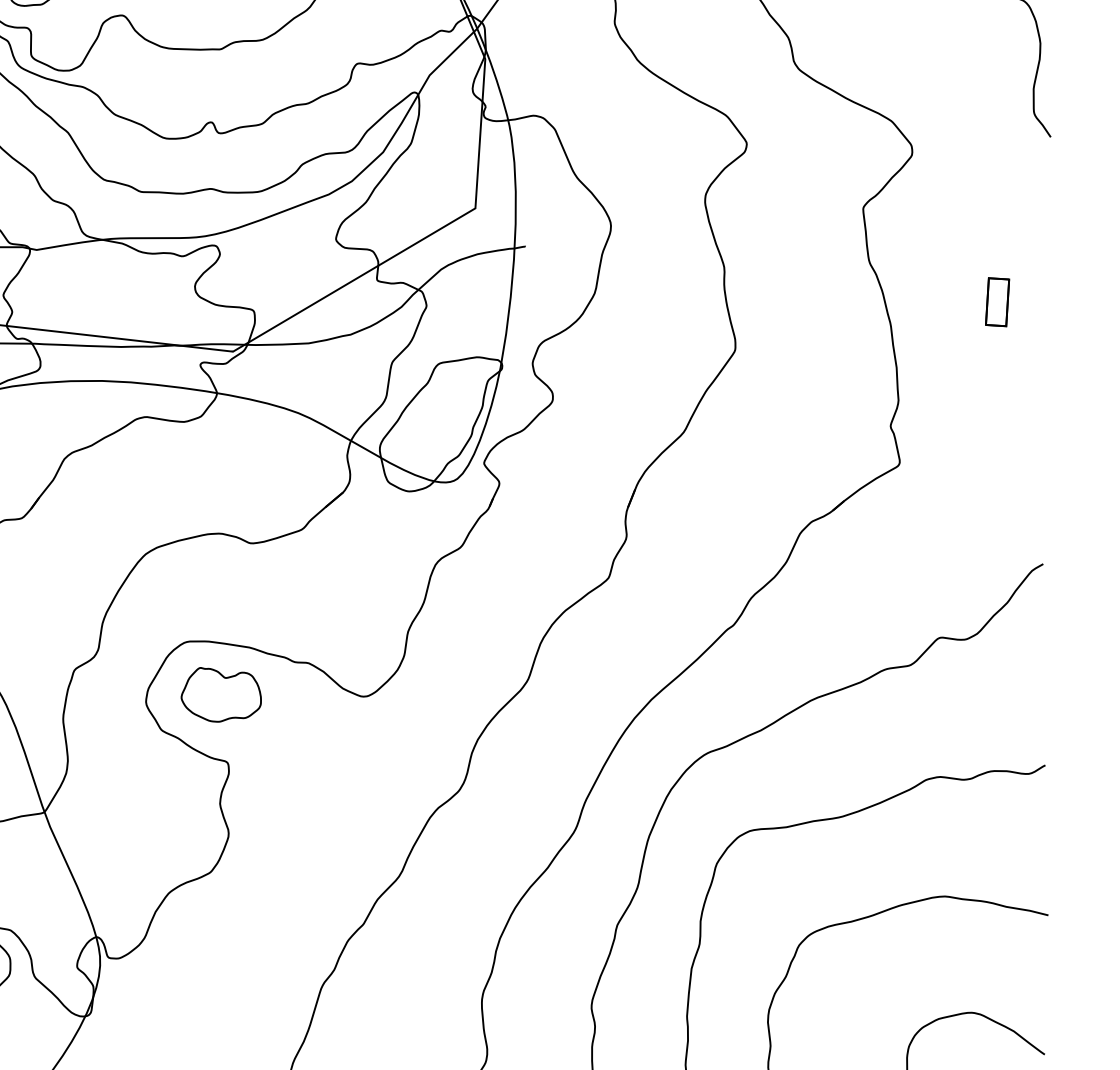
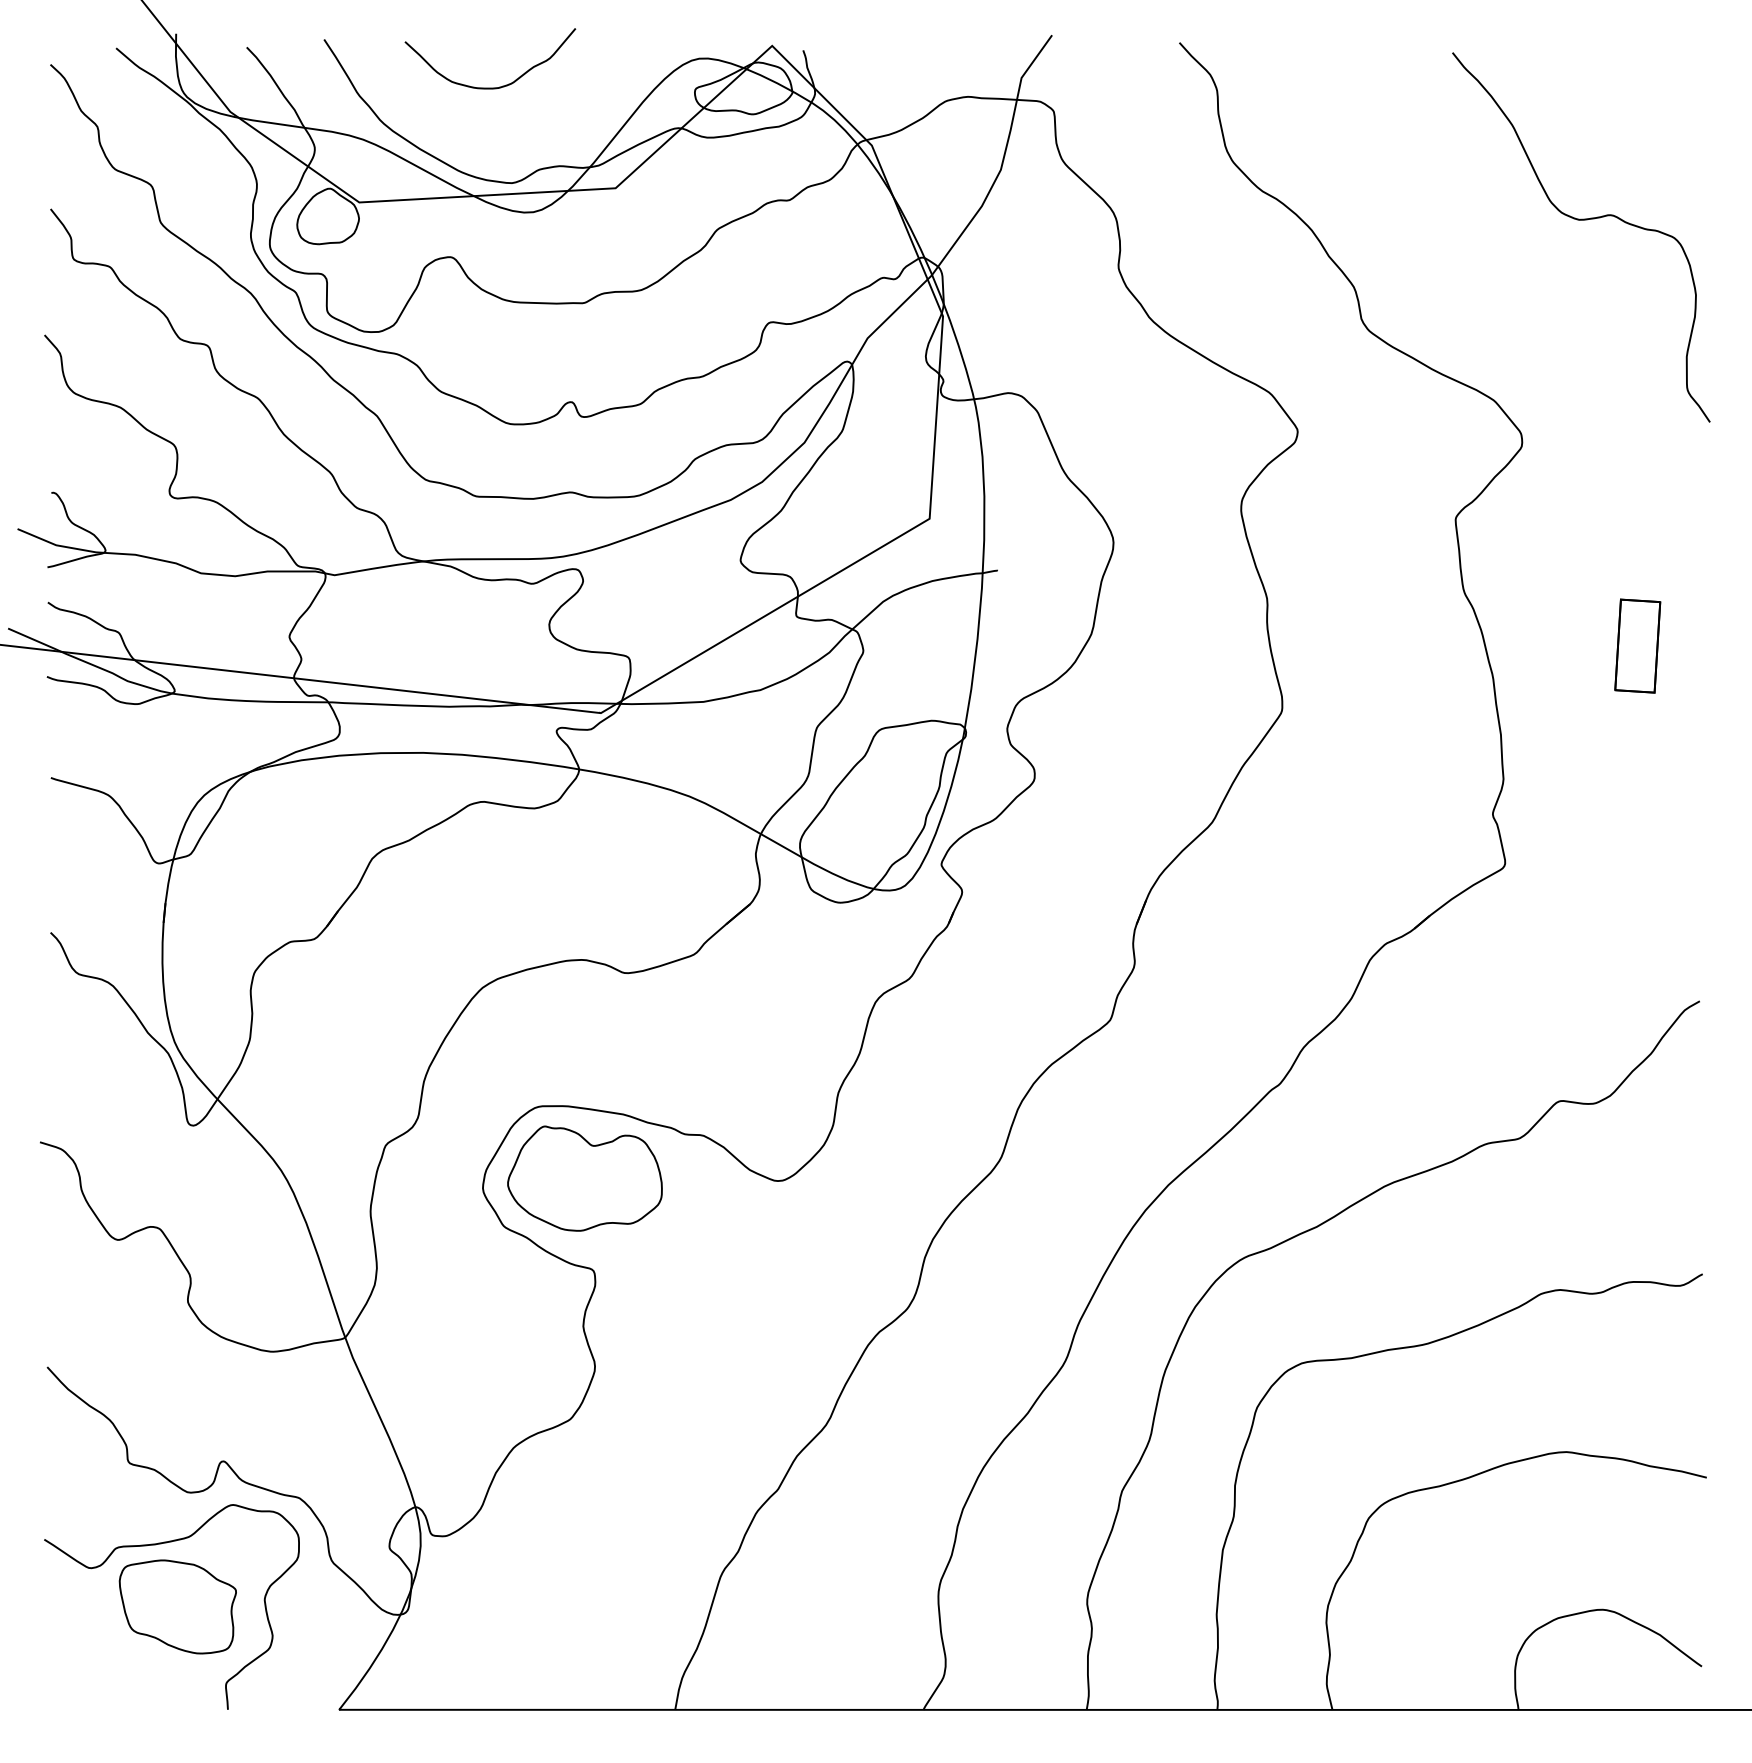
part: (997, 301) -> (1637, 645), size x1.43
part: (220, 694) -> (584, 1178), size x1.43

